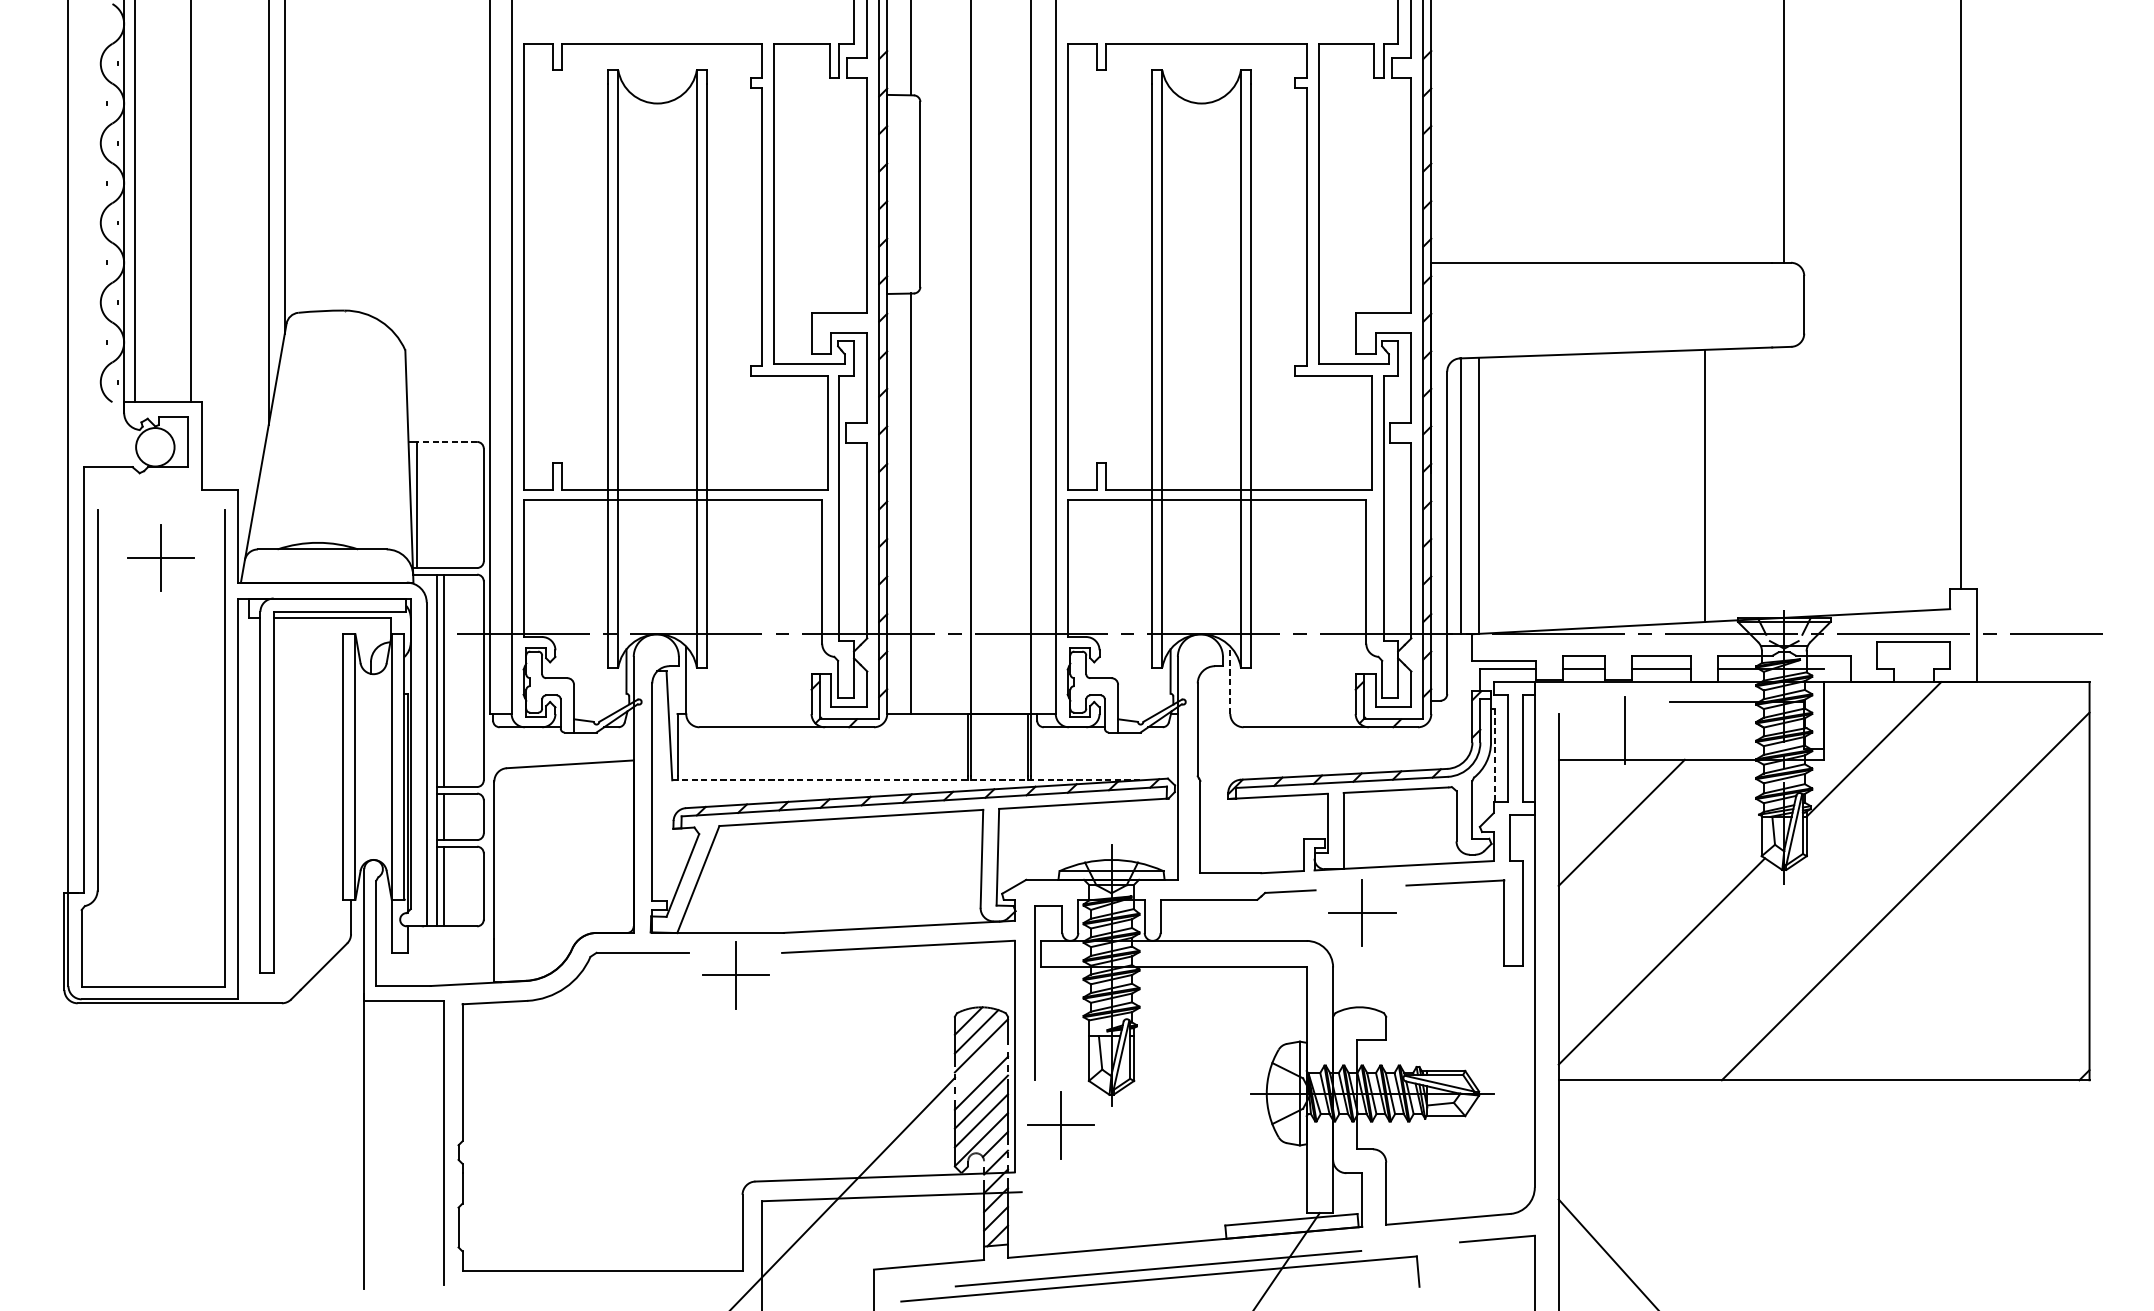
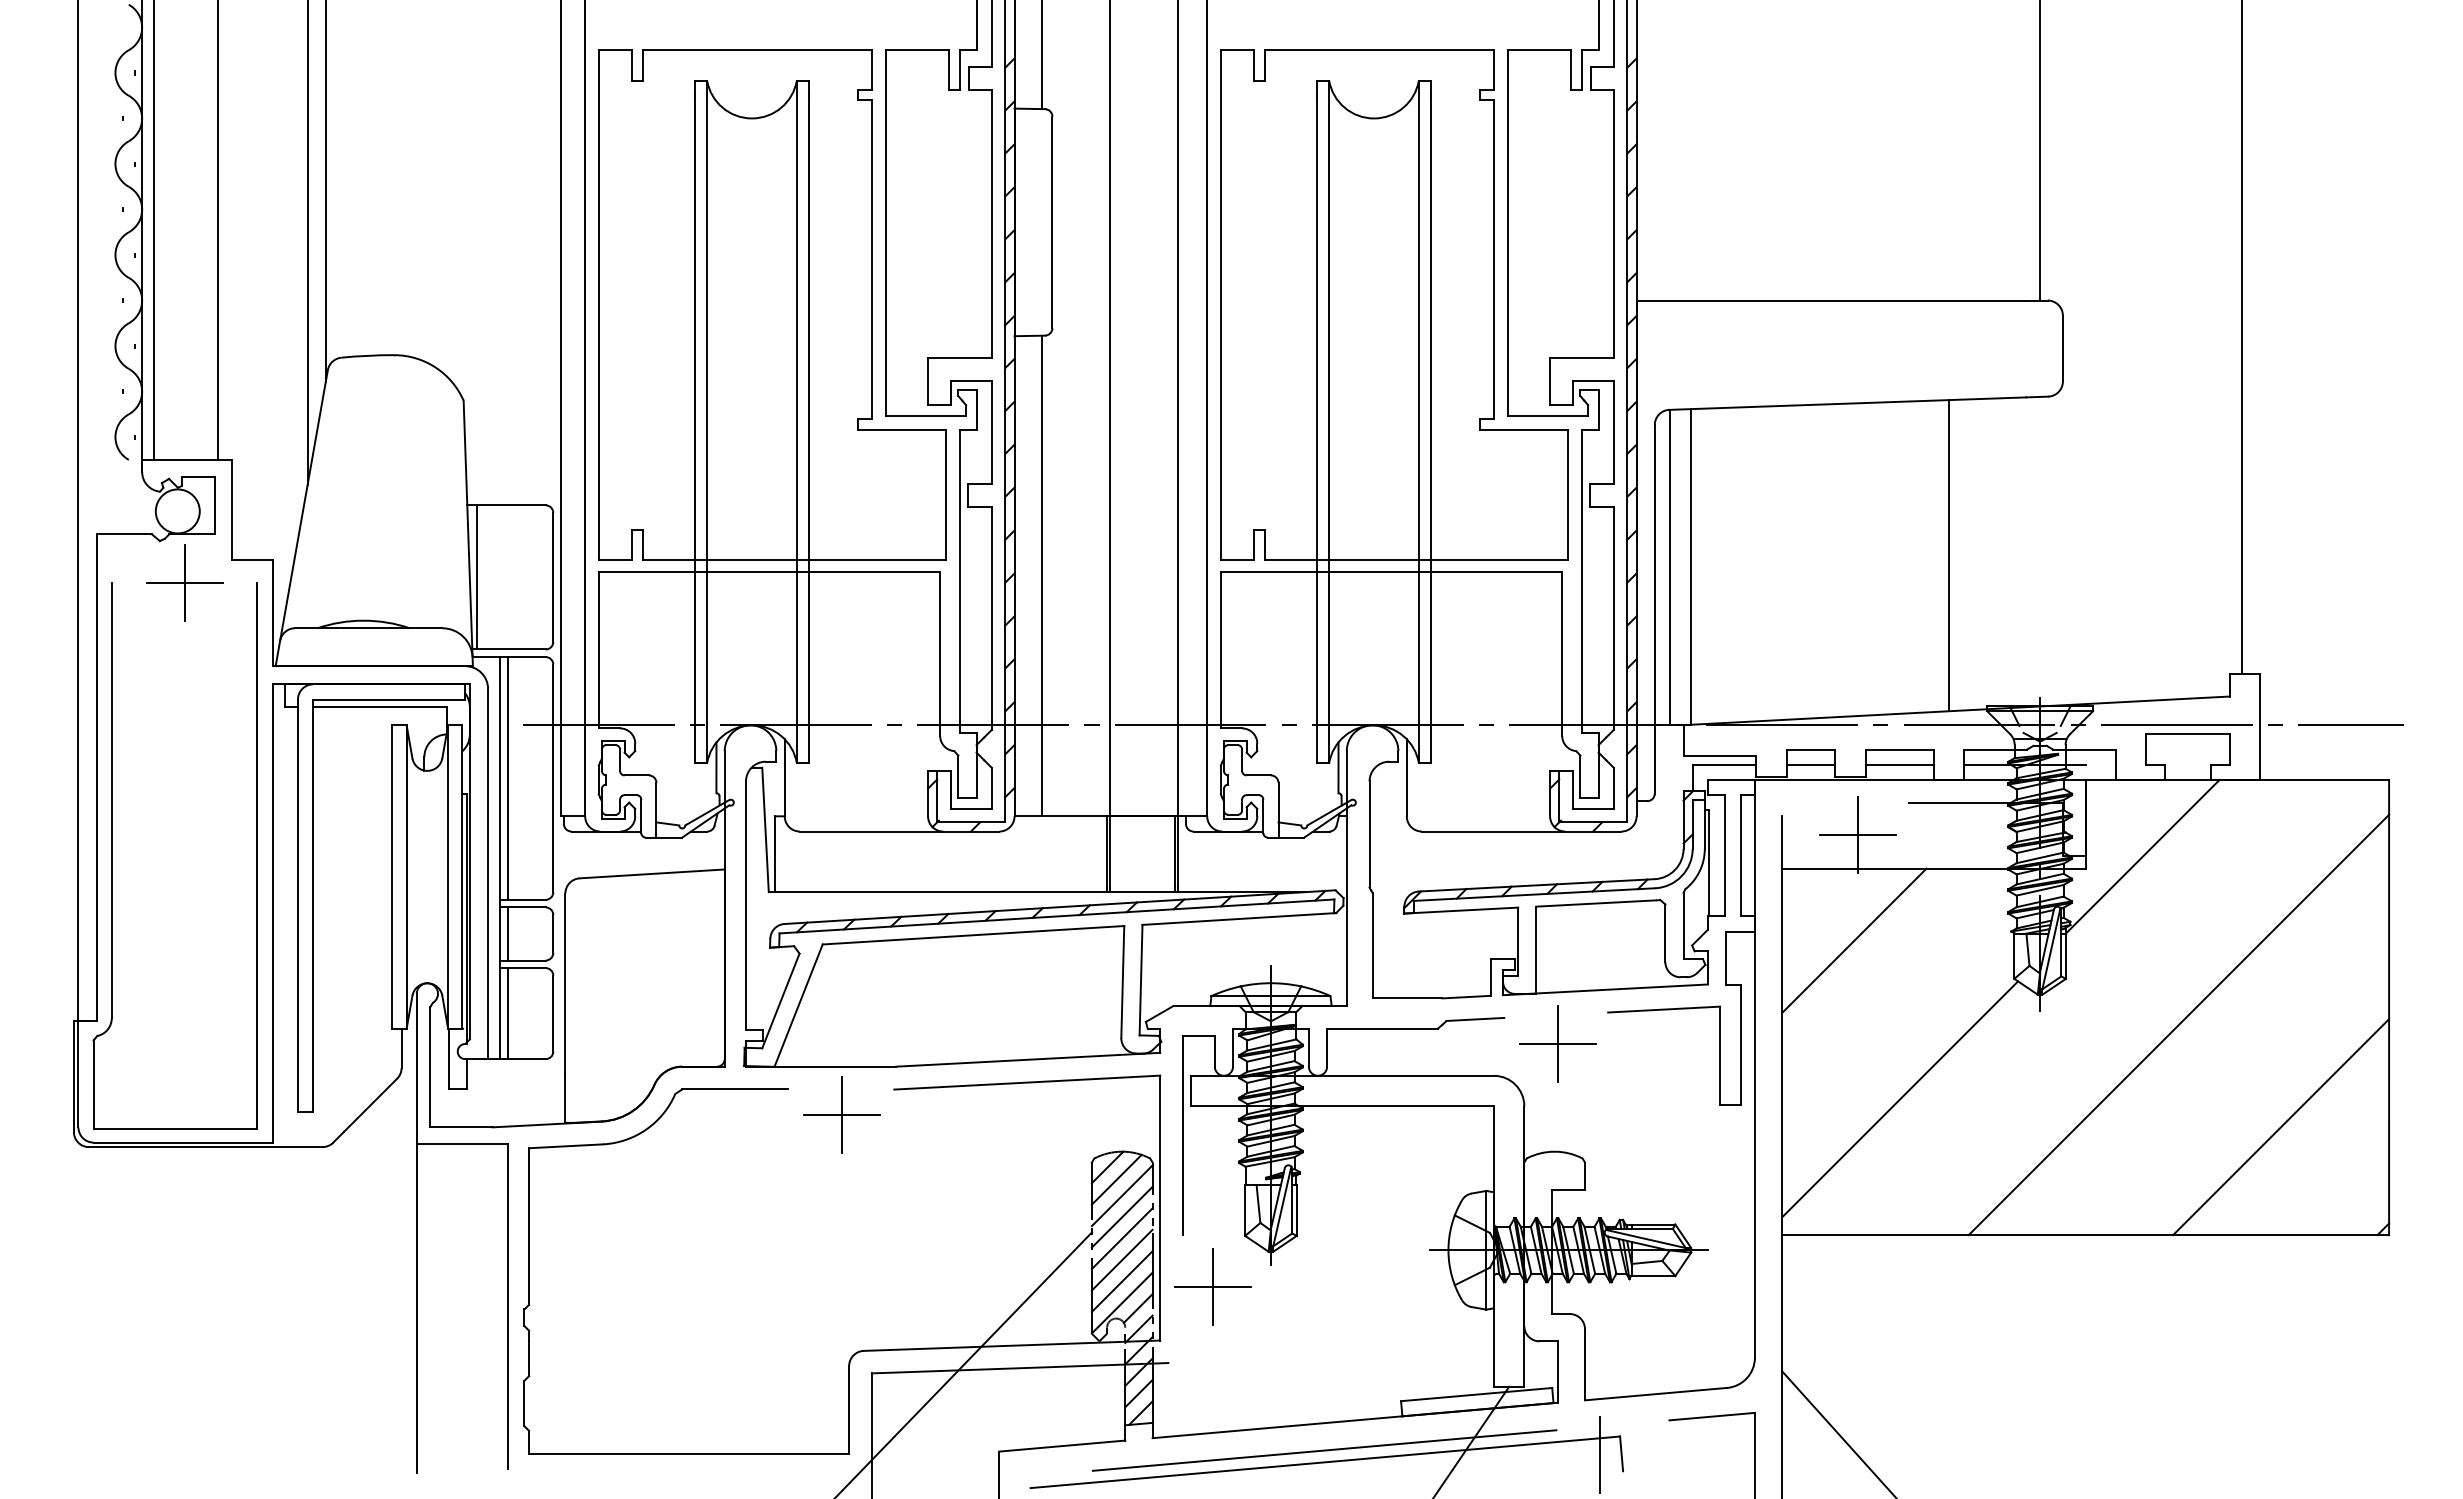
line: (447, 442) -> (511, 505), dashed -> solid
part: (161, 557) -> (184, 582), moved
line: (1230, 679) -> (1406, 777), dashed -> solid
line: (1625, 730) -> (1858, 835), added
line: (1495, 754) -> (1709, 862), dashed -> solid
line: (907, 780) -> (1037, 892), dashed -> solid
line: (1995, 986) -> (2281, 1127), added
line: (980, 1063) -> (1121, 1216), added
line: (1399, 1272) -> (1600, 1454), added

